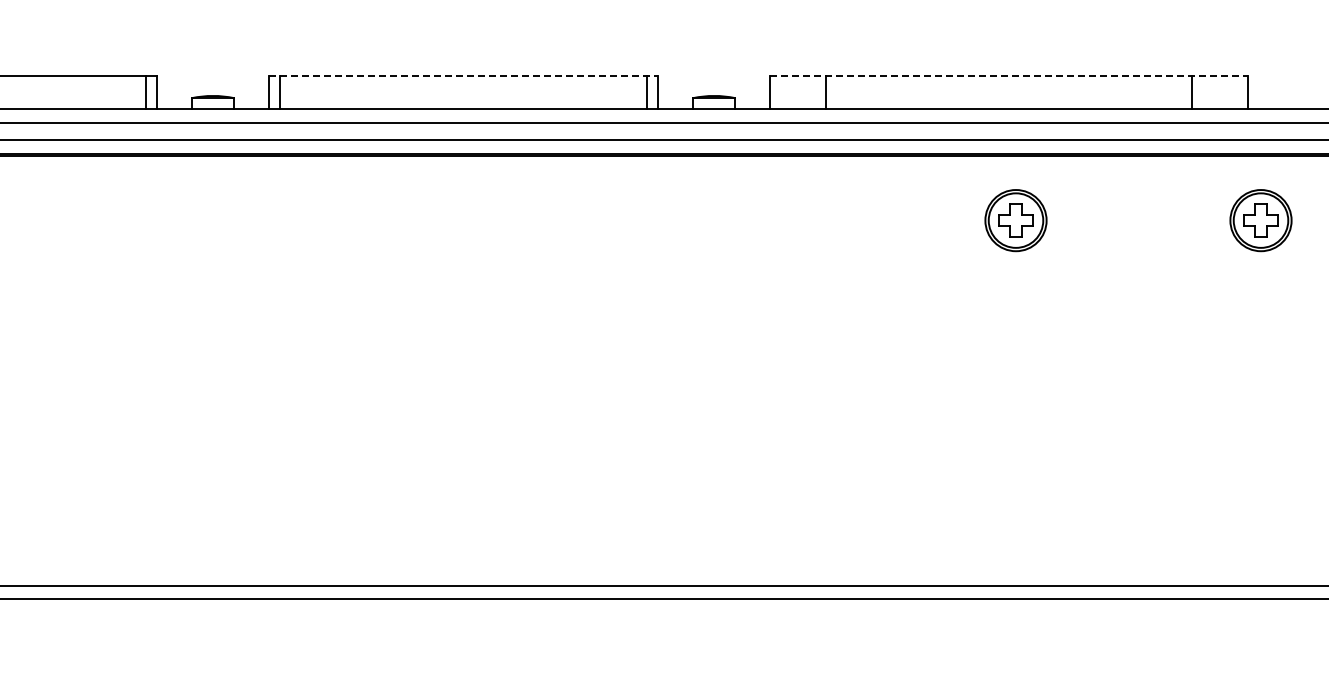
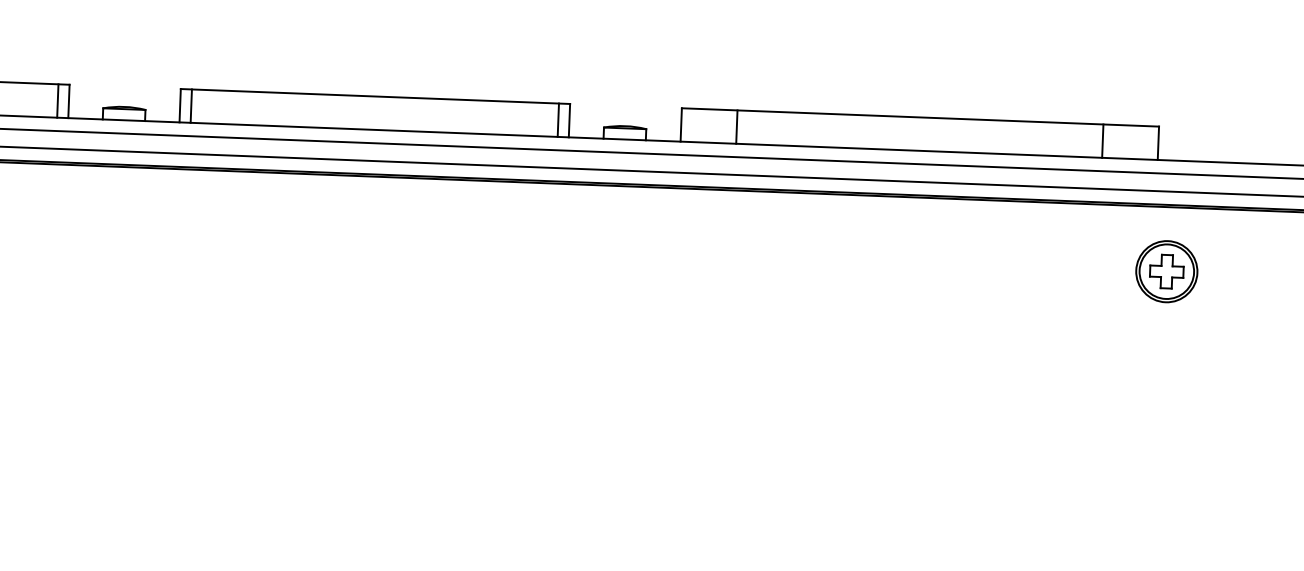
line: (463, 75) -> (375, 96), dashed -> solid
line: (1008, 75) -> (920, 117), dashed -> solid
part: (1015, 220) -> (921, 262), removed

